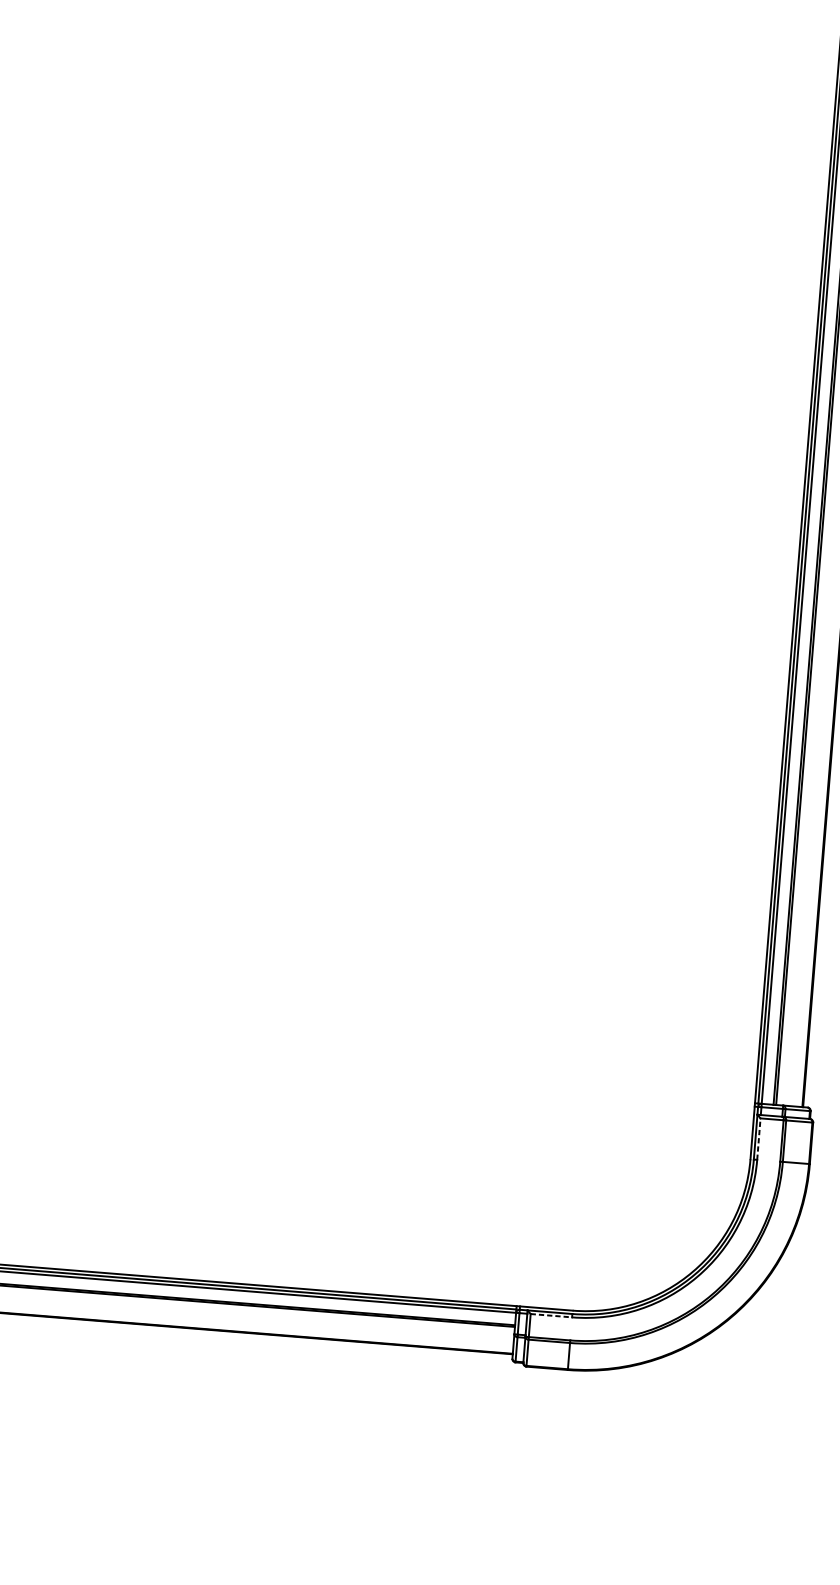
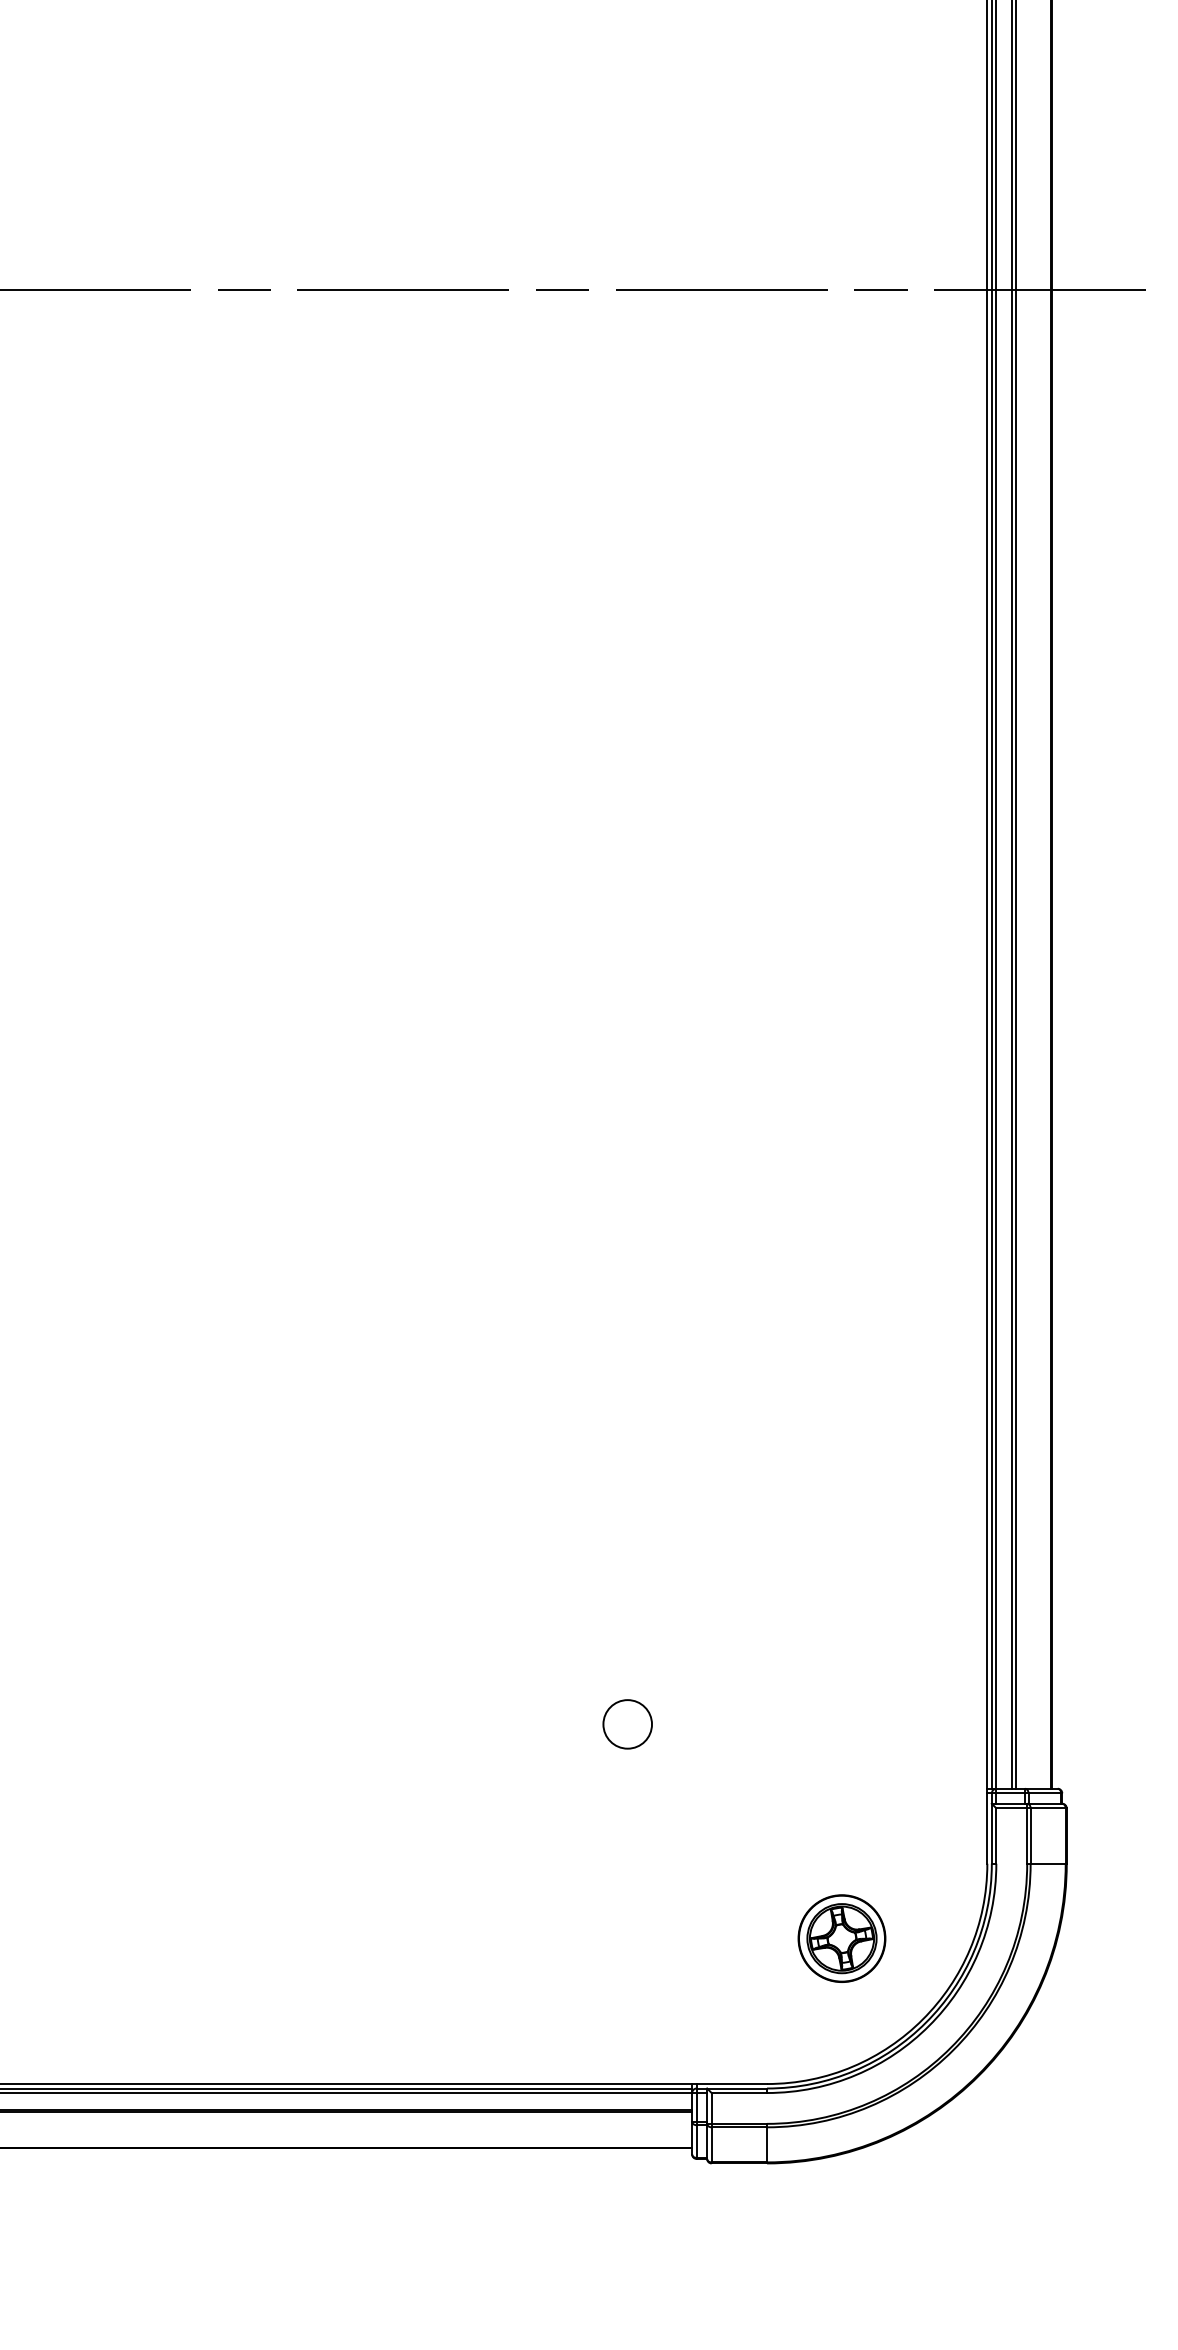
circle: (489, 1033) -> (627, 1724), added
line: (758, 1139) -> (996, 1836), dashed -> solid
part: (637, 1206) -> (841, 1938), added
line: (551, 1316) -> (739, 2093), dashed -> solid

